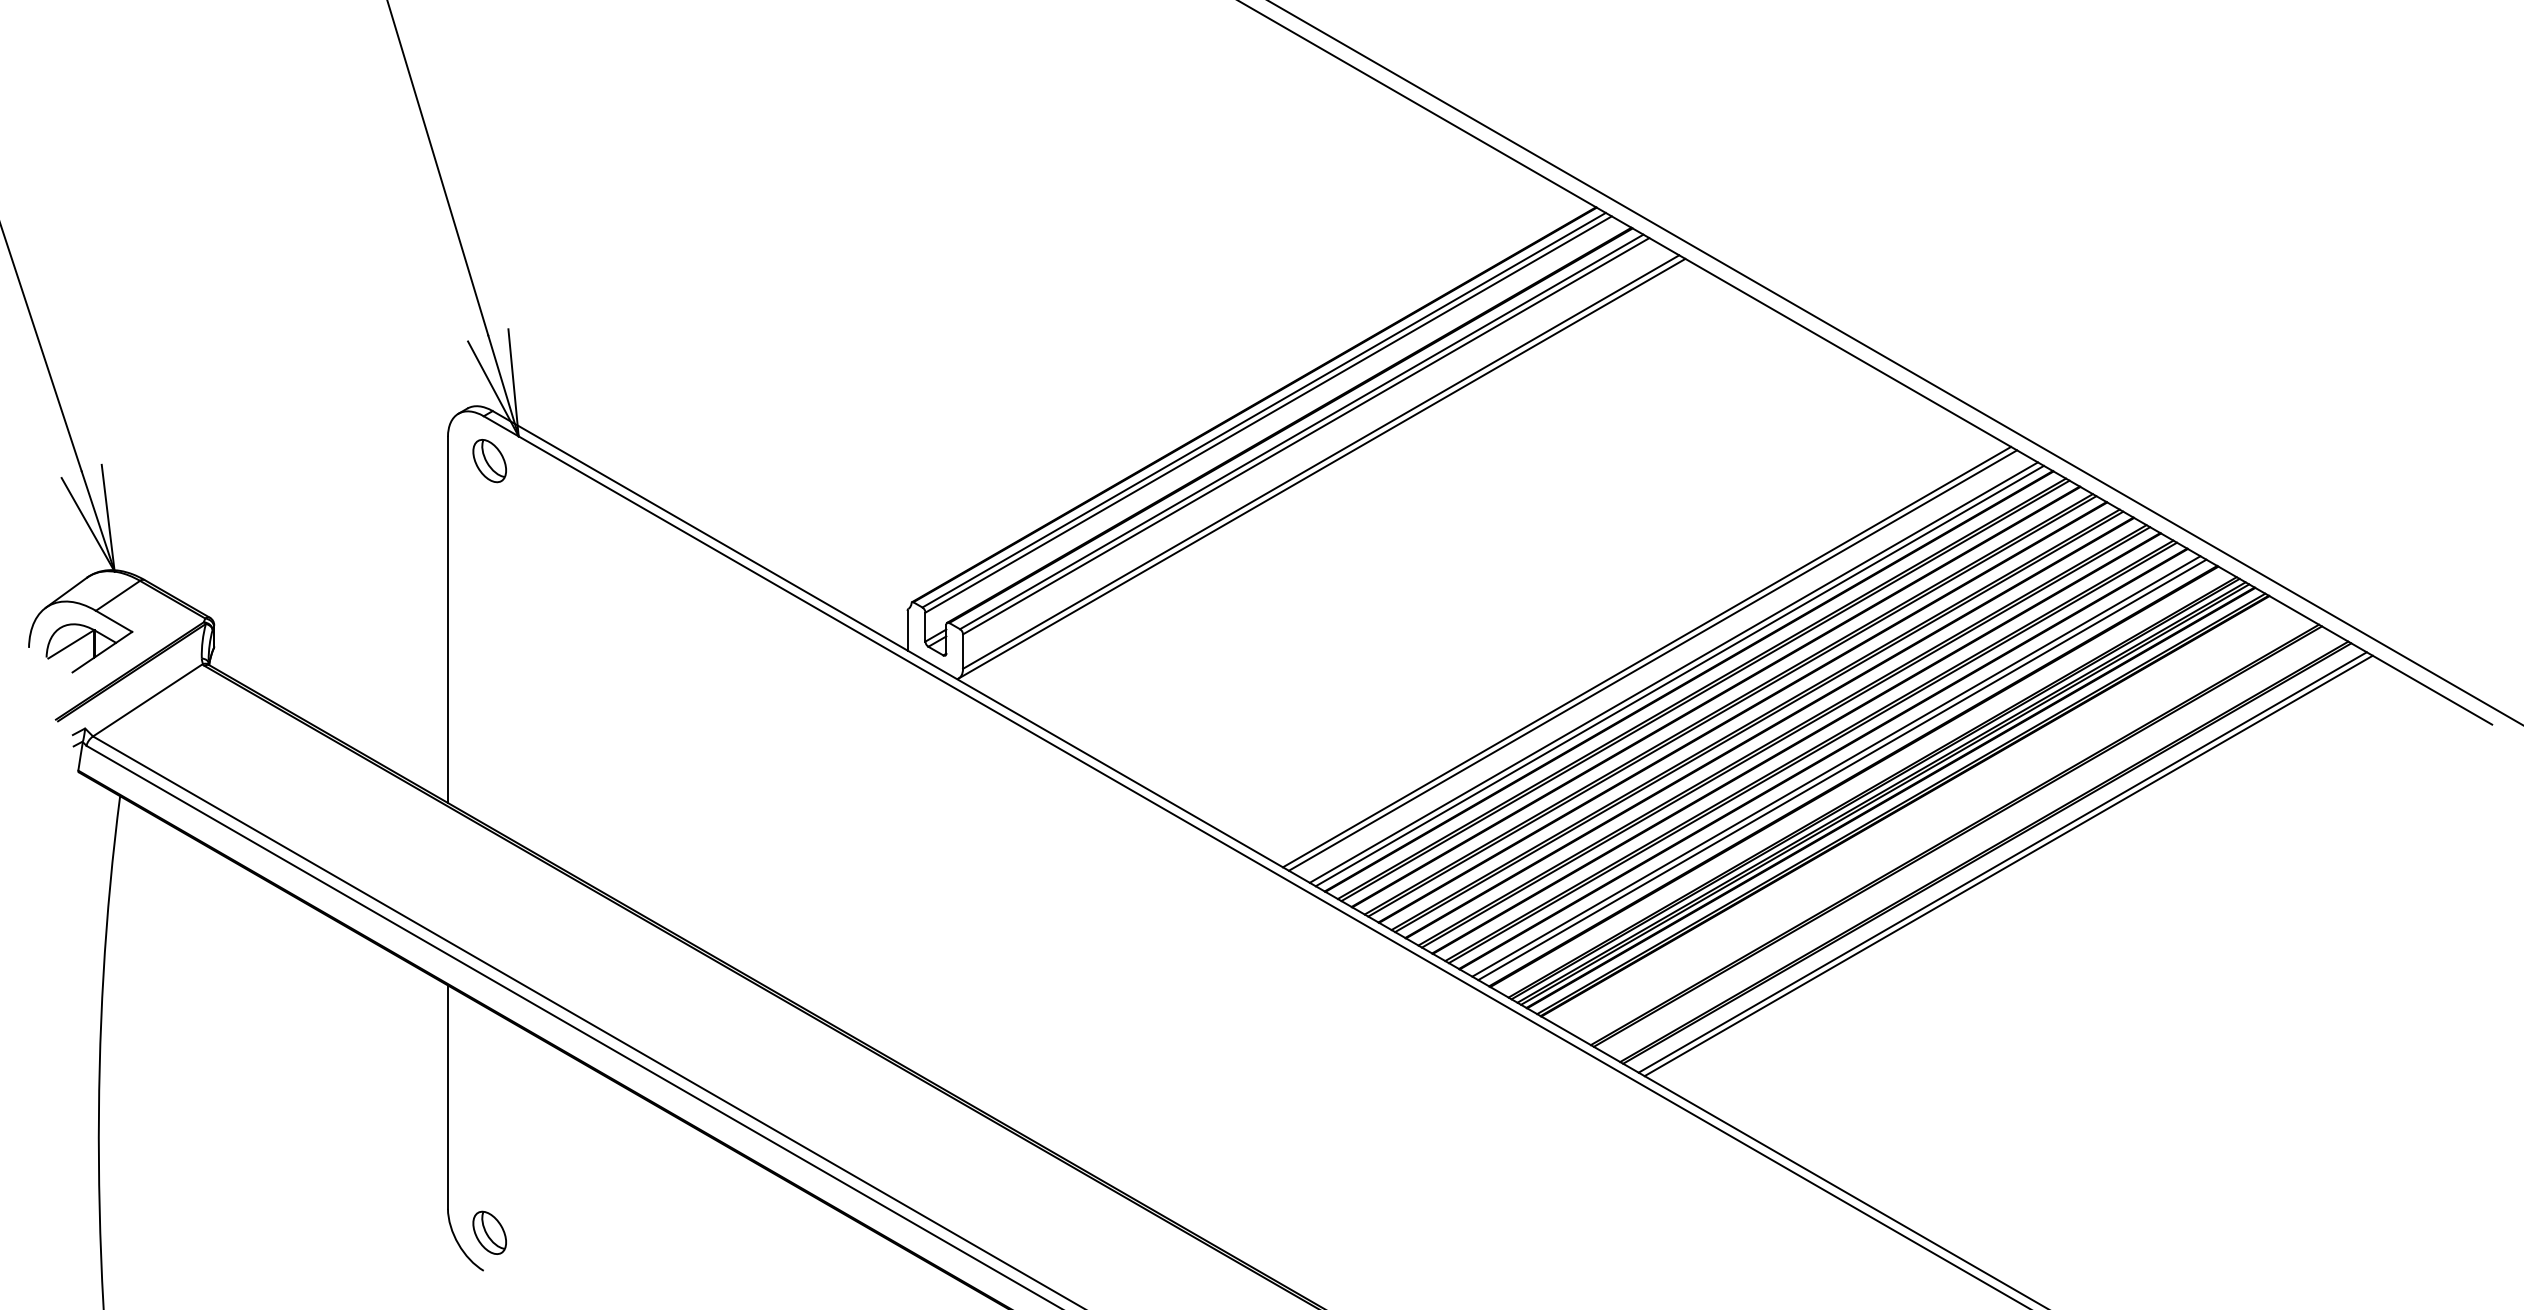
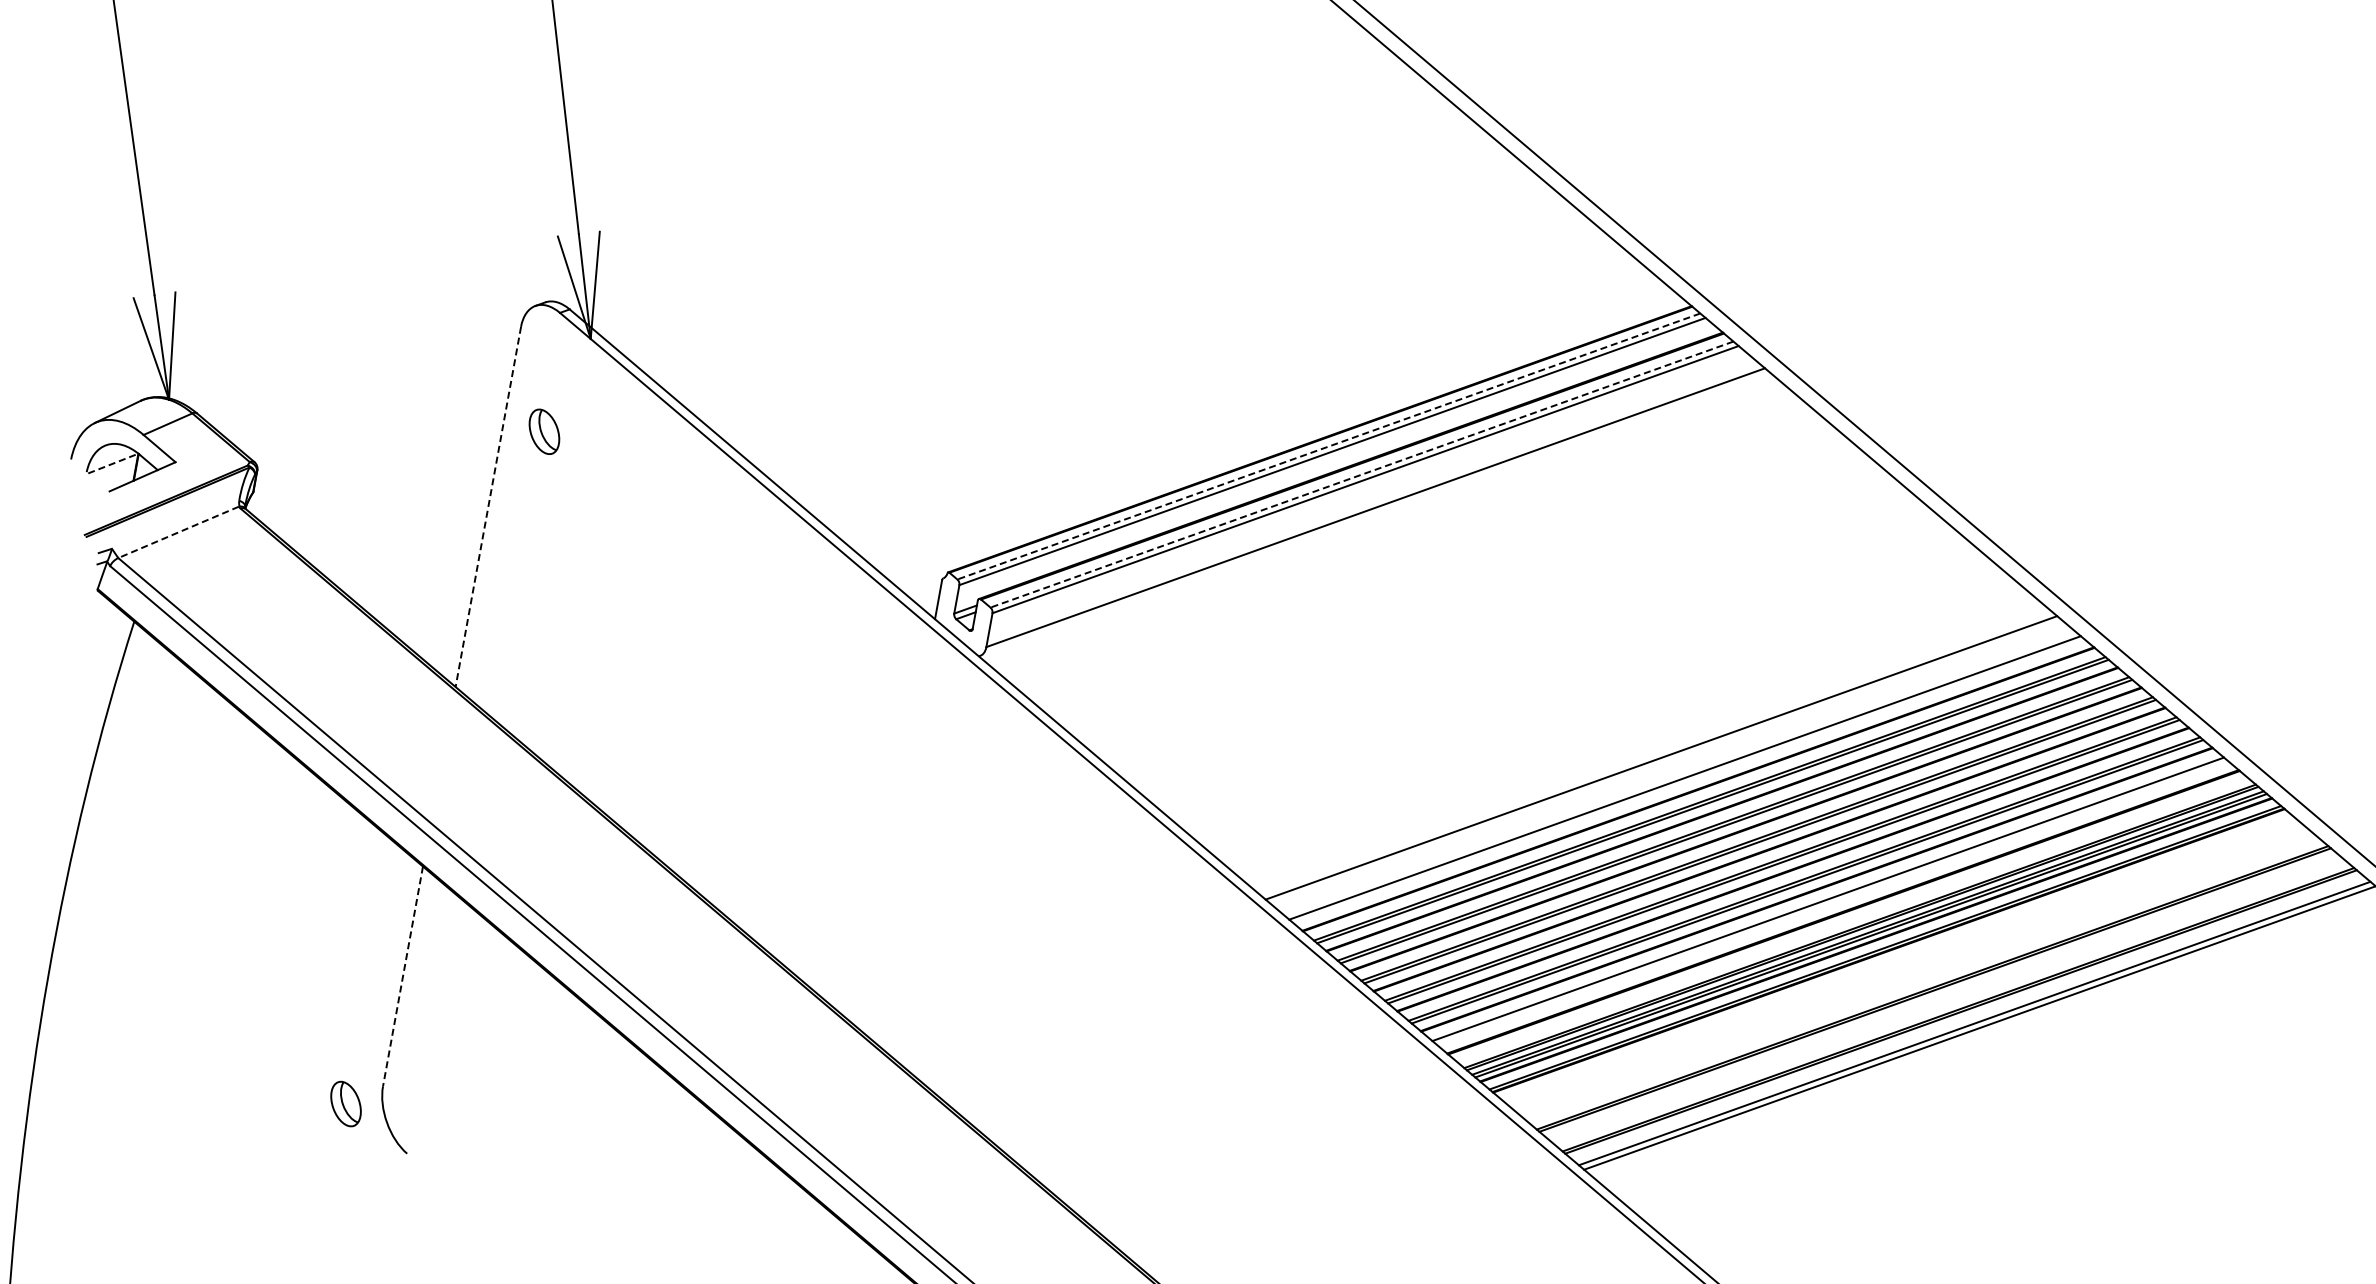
line: (1264, 410) -> (1329, 446), solid -> dashed
line: (1301, 431) -> (1361, 474), solid -> dashed
part: (489, 461) -> (544, 432), moved
line: (1321, 468) -> (1374, 514), removed
line: (447, 620) -> (487, 507), solid -> dashed
line: (71, 644) -> (113, 463), solid -> dashed
line: (1652, 660) -> (1666, 762), removed
line: (1679, 675) -> (1690, 781), removed
line: (147, 700) -> (178, 532), solid -> dashed
line: (1842, 769) -> (1833, 903), removed
line: (447, 1097) -> (402, 976), solid -> dashed
part: (489, 1232) -> (345, 1103), moved

